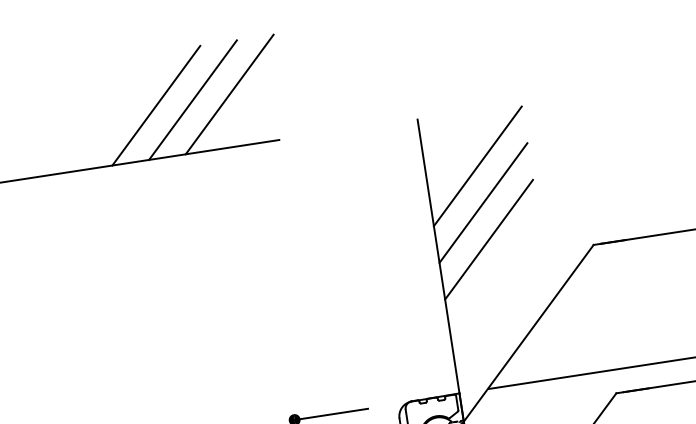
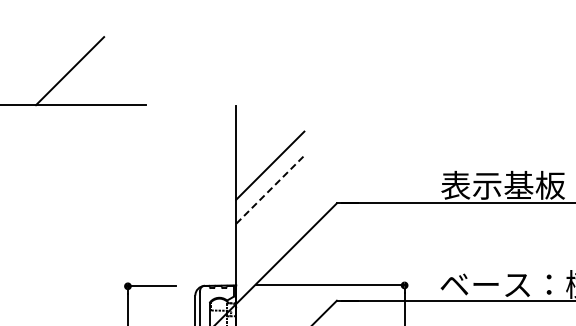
line: (230, 95) -> (118, 71), removed
line: (193, 100) -> (94, 71), removed
line: (478, 166) -> (270, 141), removed
line: (489, 239) -> (270, 189), solid -> dashed

